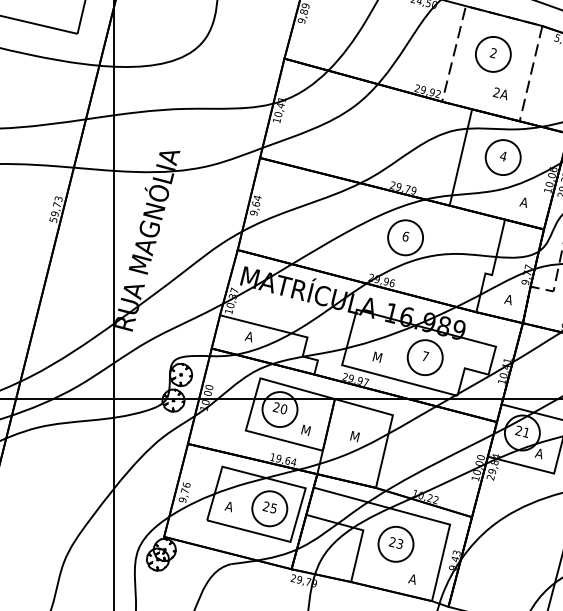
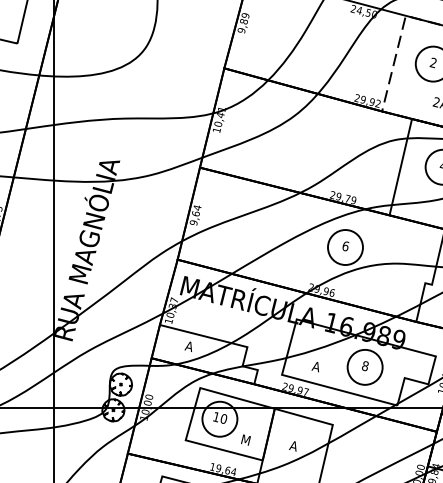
text: (376, 356) -> (316, 366), M -> A
text: (425, 356) -> (365, 366), 7 -> 8
text: (275, 406) -> (215, 416), 20 -> 10
text: (354, 436) -> (294, 446), M -> A

